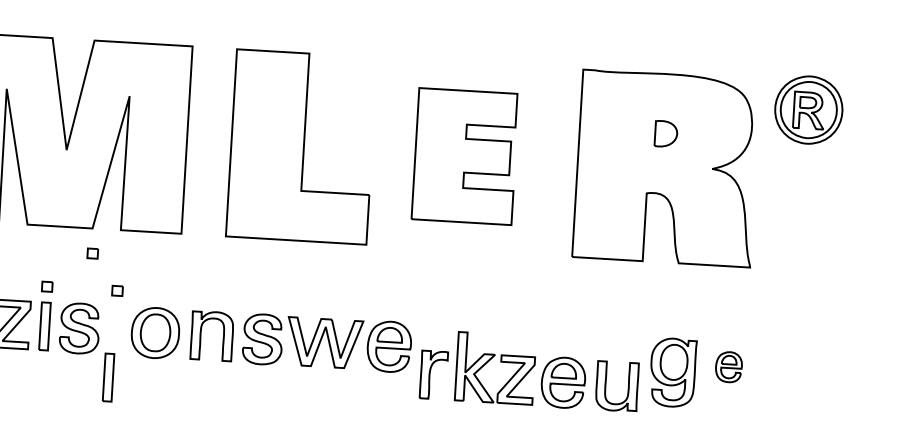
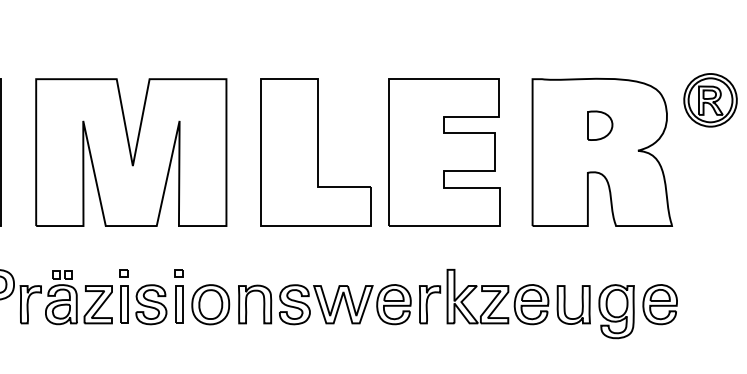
part: (666, 133) -> (600, 125), size x1.43
part: (465, 156) -> (444, 152), size x1.43
part: (92, 253) -> (157, 245), removed
part: (728, 366) -> (659, 304), size x1.67
part: (529, 370) -> (504, 296), moved
part: (108, 377) -> (179, 304), moved

